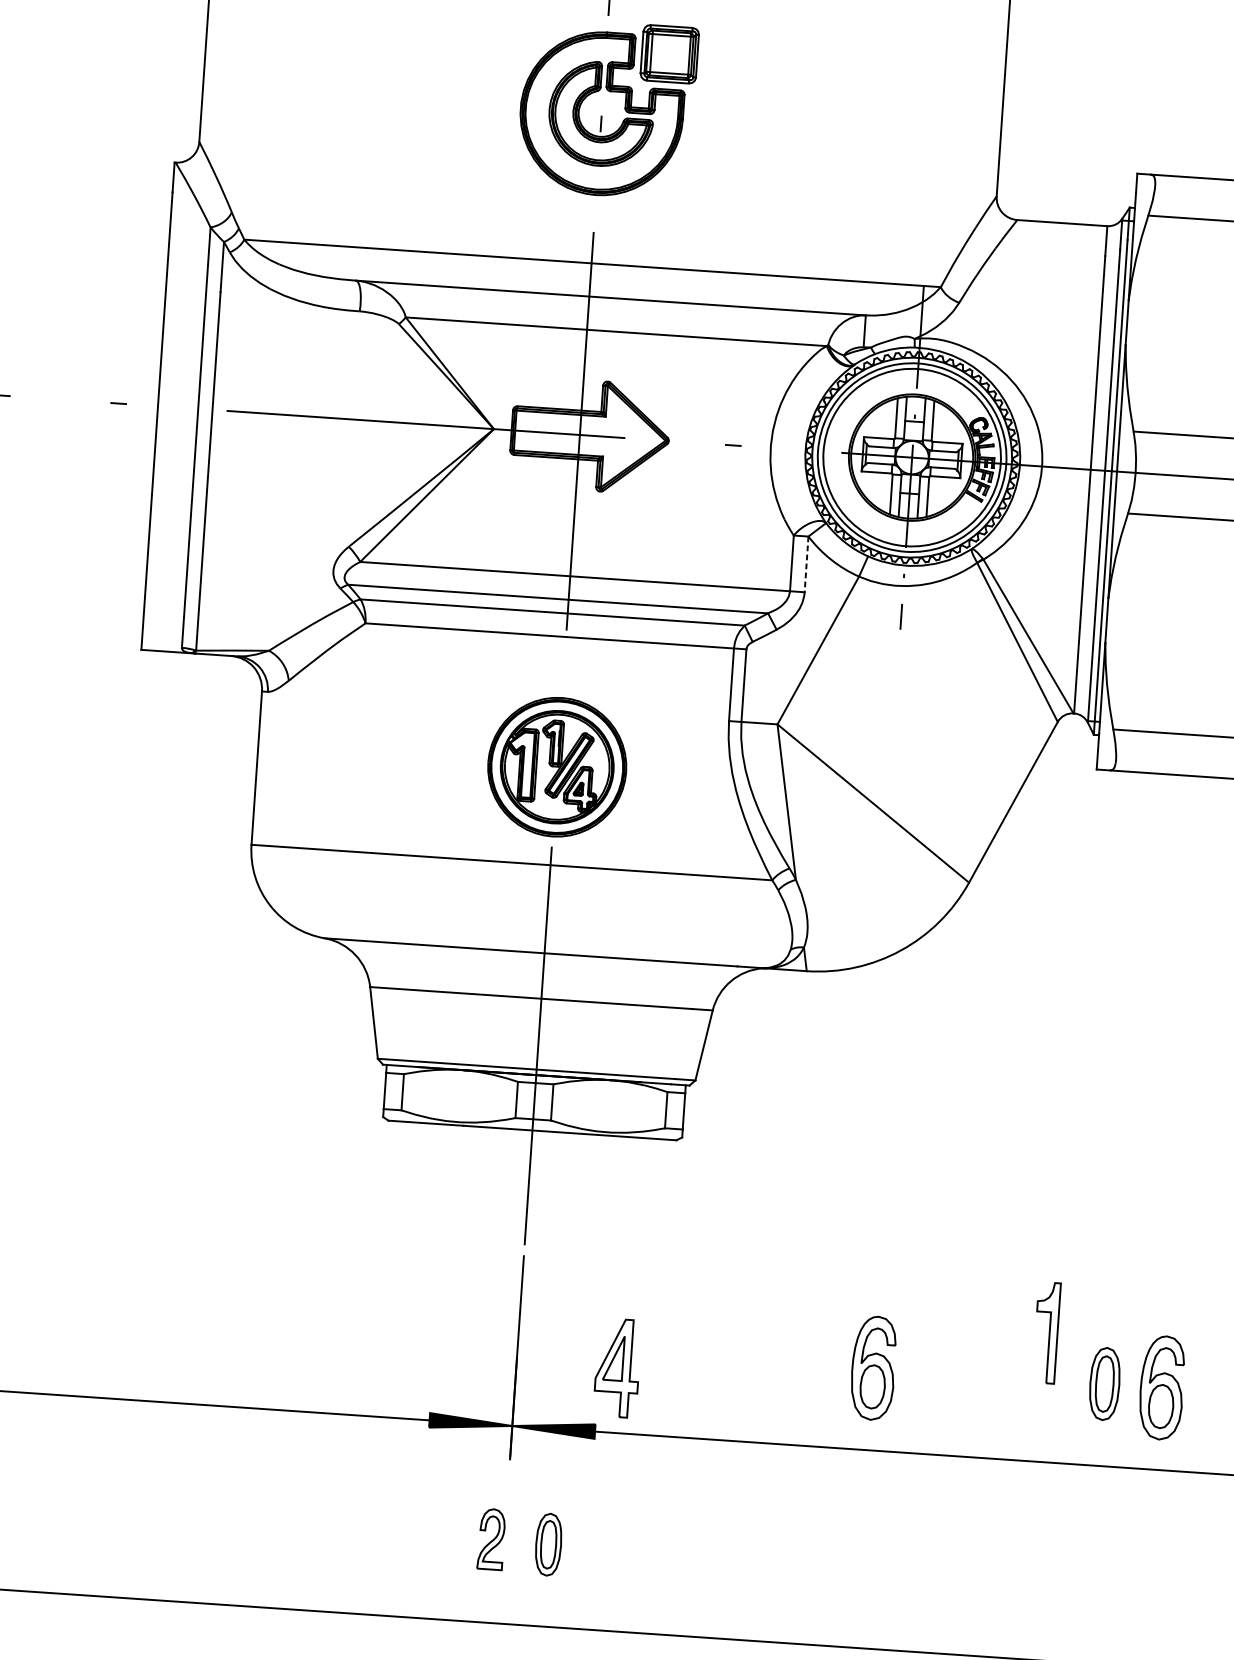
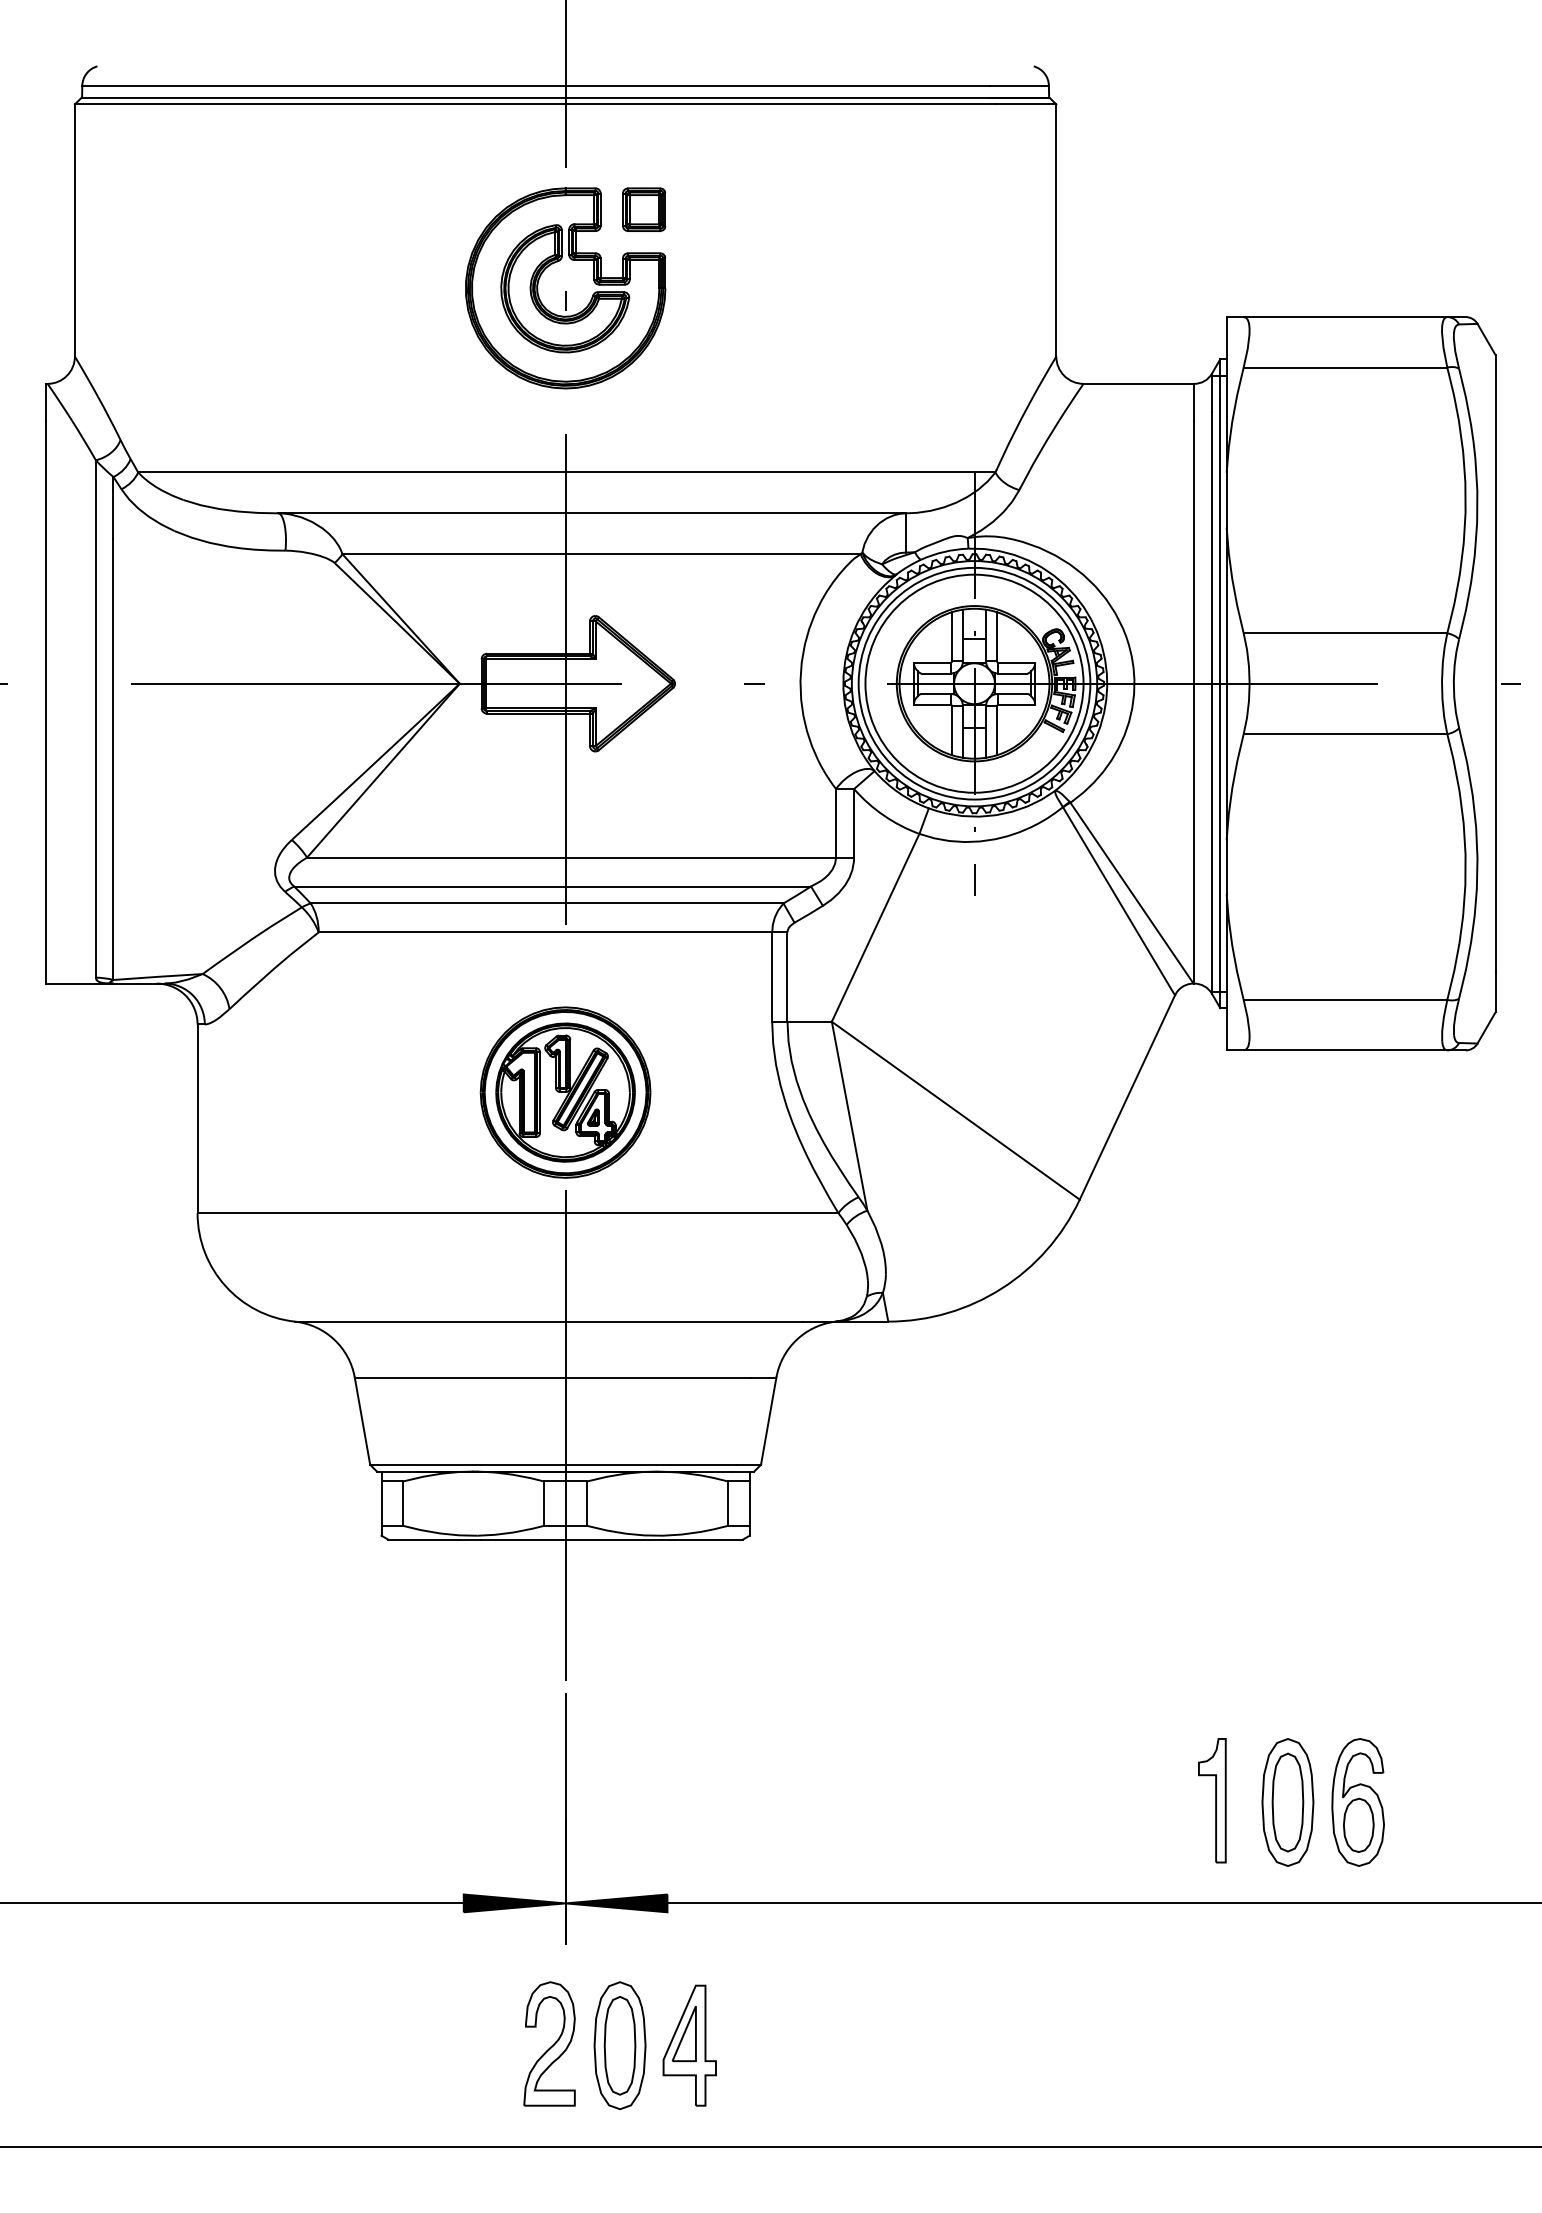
part: (670, 54) -> (644, 209), size x0.62
line: (806, 564) -> (854, 823), dashed -> solid
part: (1046, 1332) -> (1212, 1800), moved
part: (617, 1367) -> (689, 2045), moved
part: (872, 1368) -> (1002, 1802), removed
part: (1104, 1384) -> (1287, 1802), size x1.43
part: (491, 1538) -> (549, 2043), size x1.67
part: (548, 1544) -> (619, 2045), size x1.67

